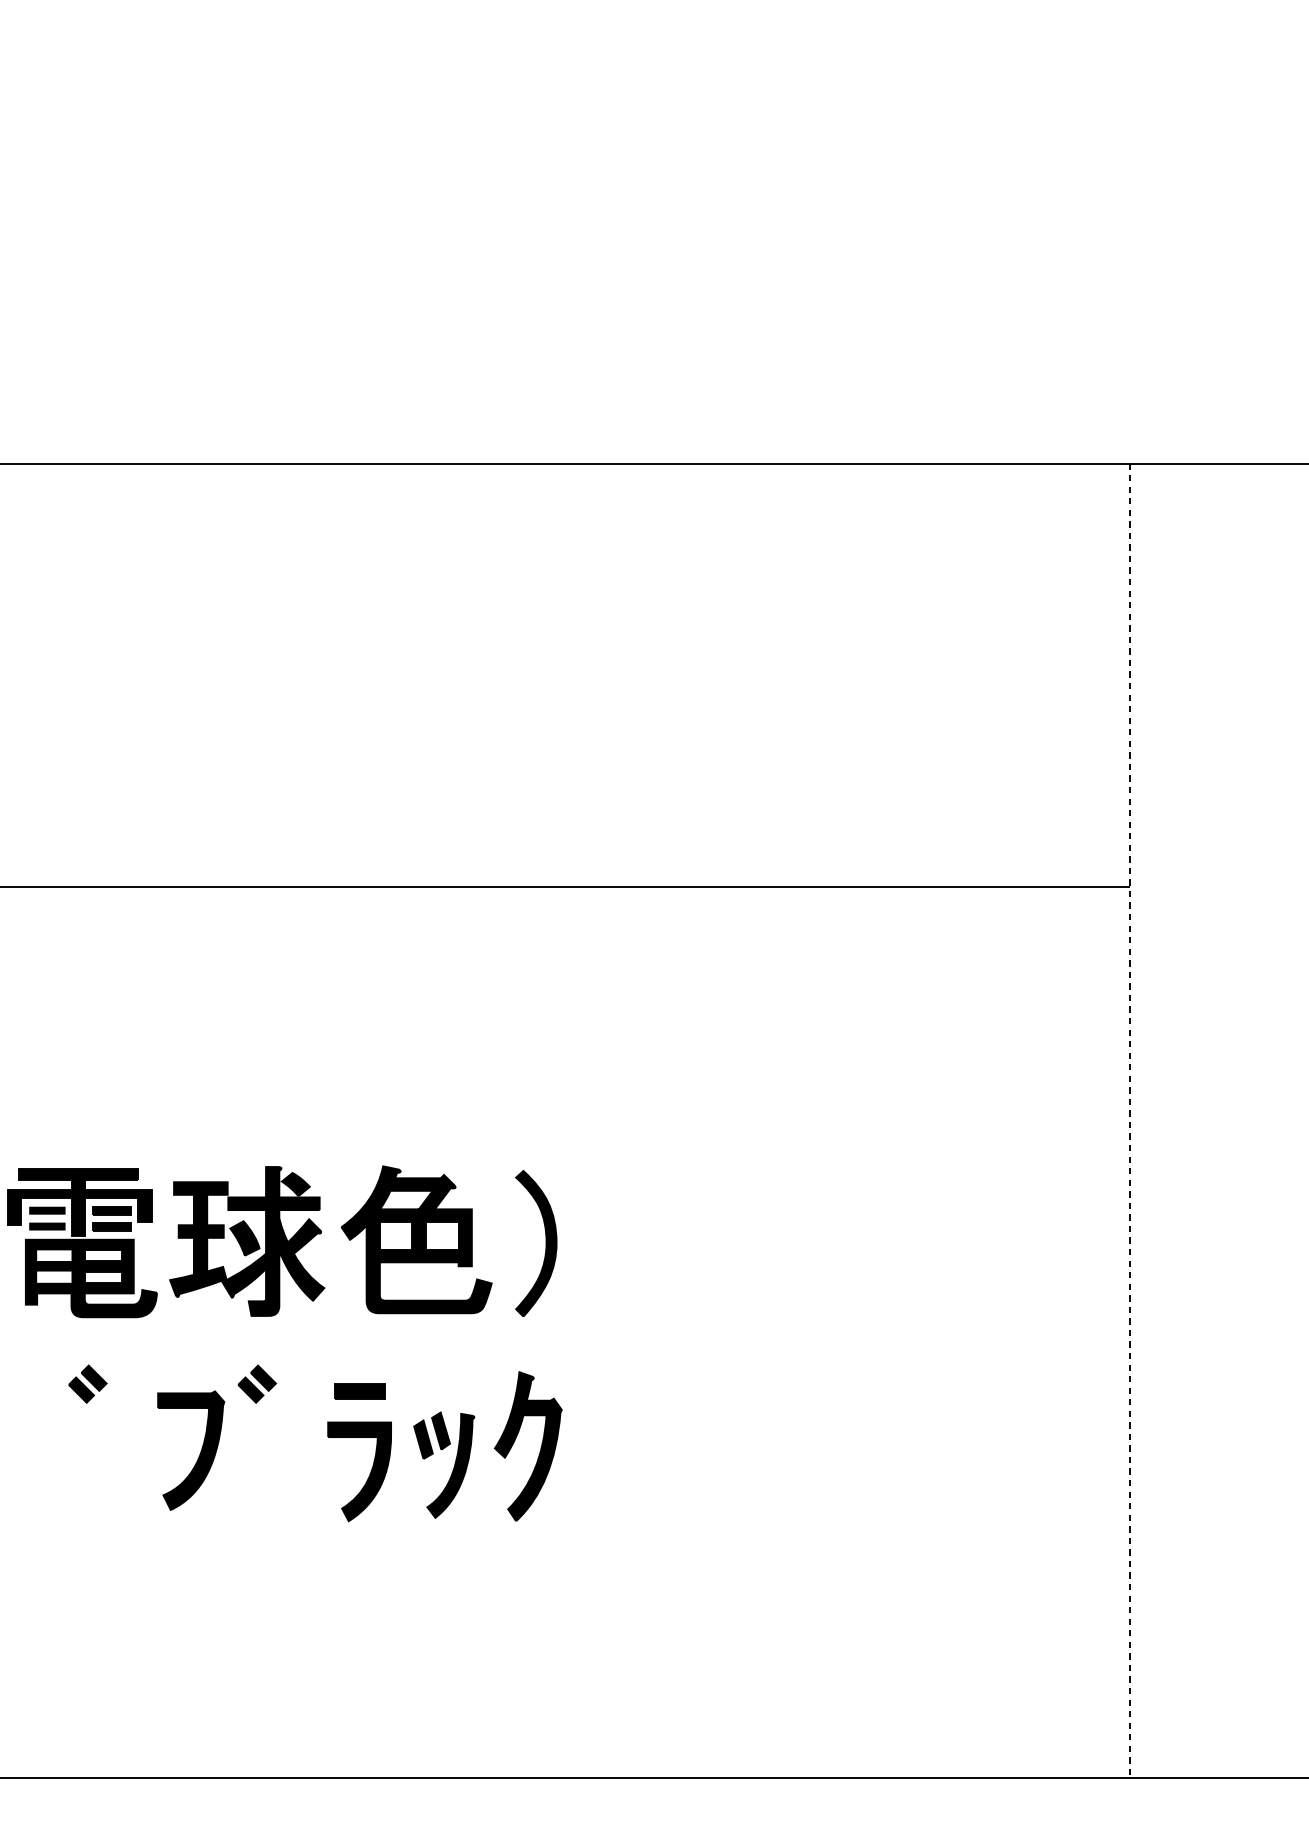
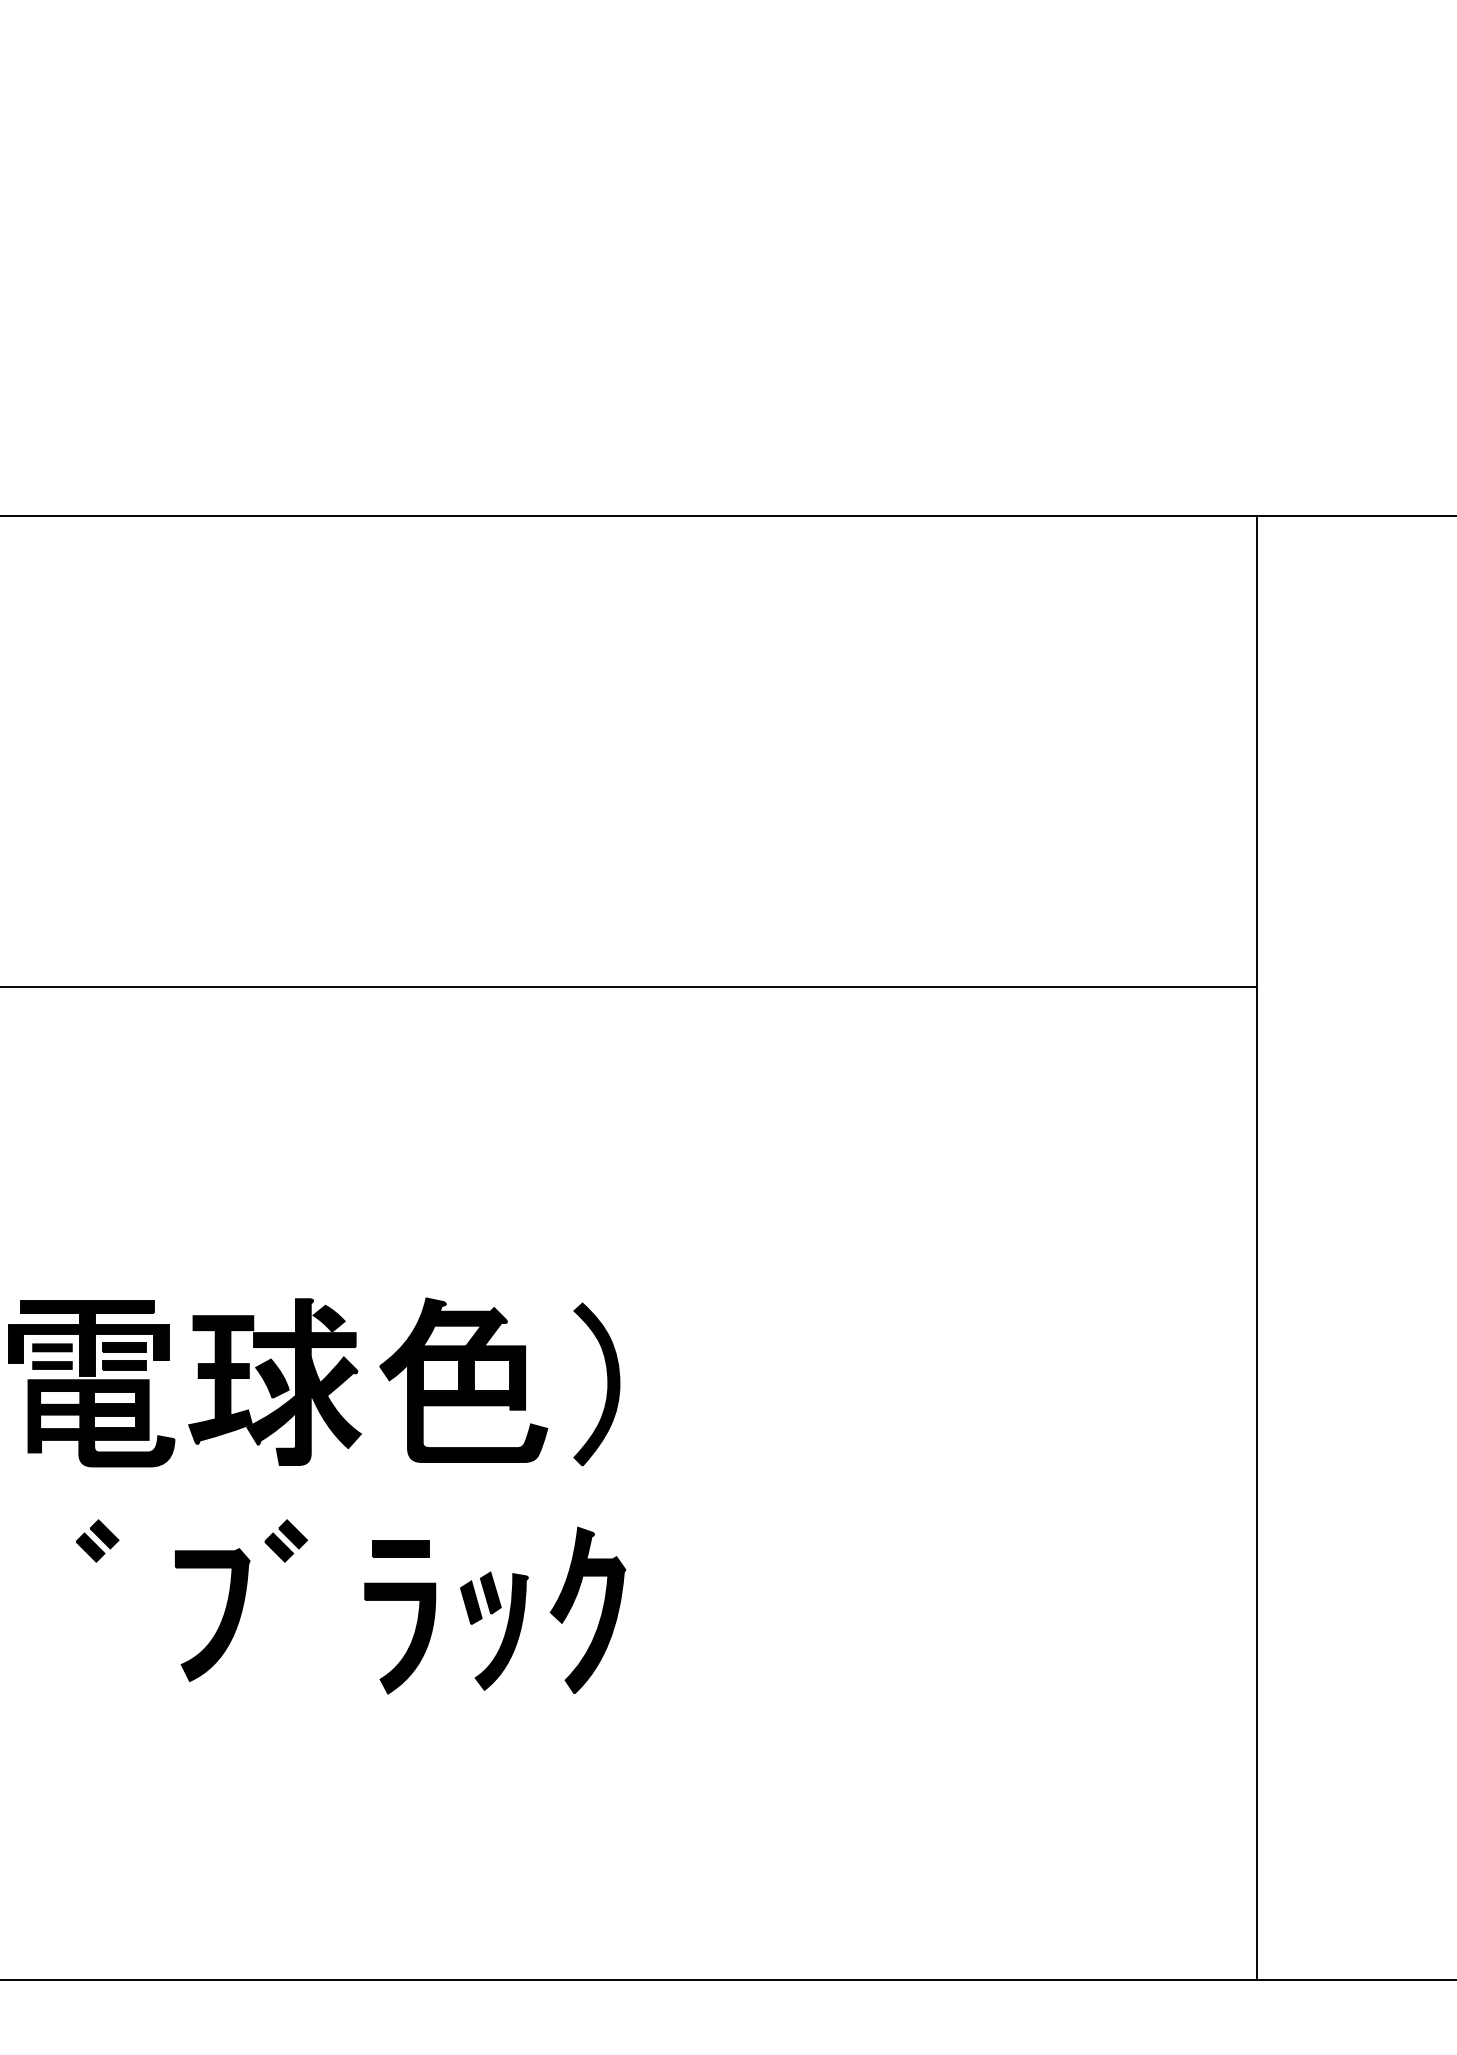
line: (1129, 1121) -> (1257, 1248), dashed -> solid

